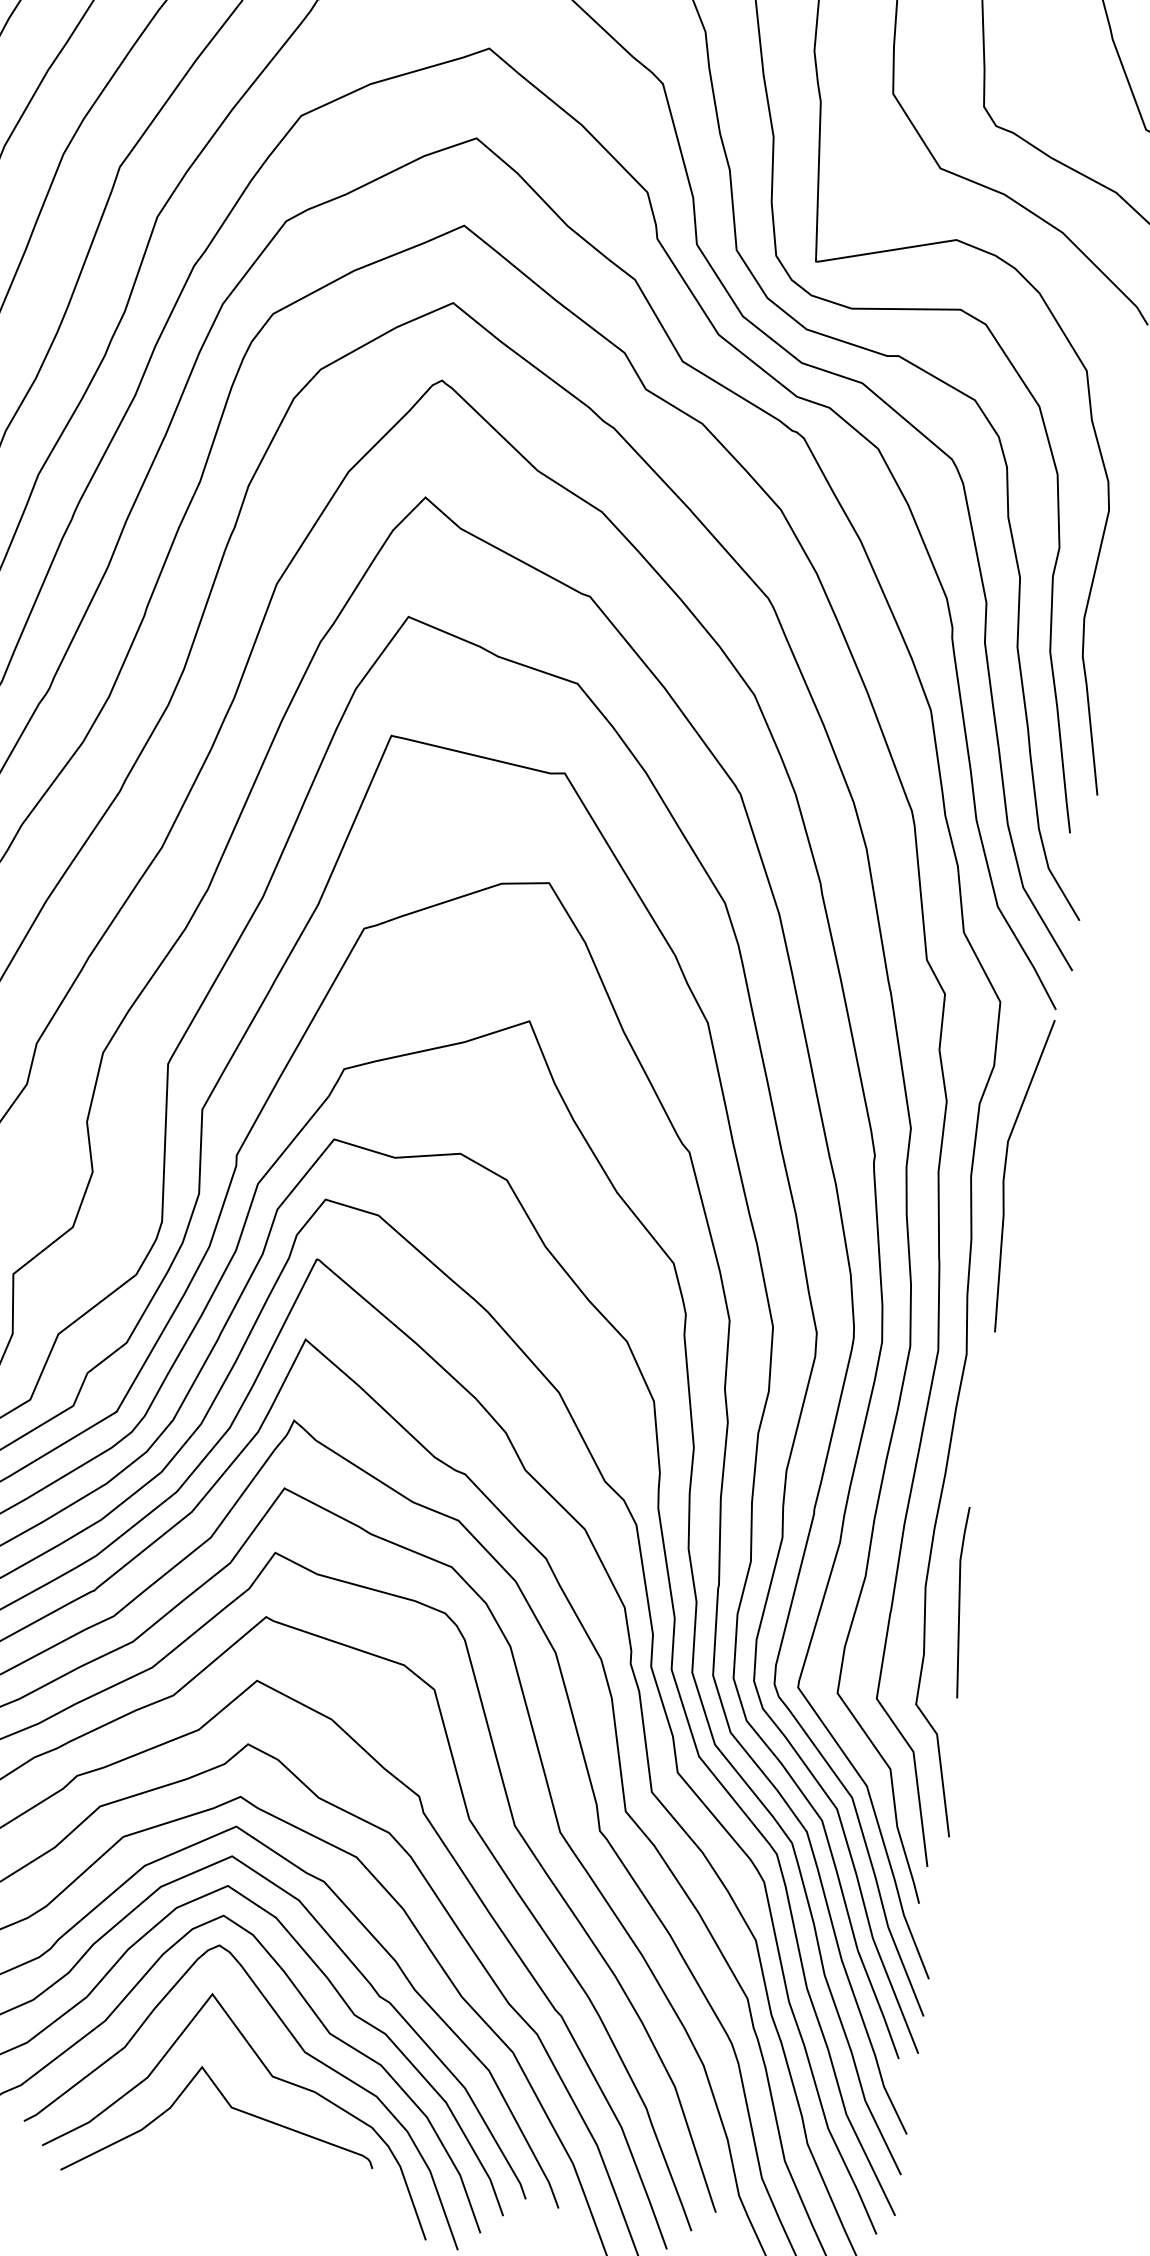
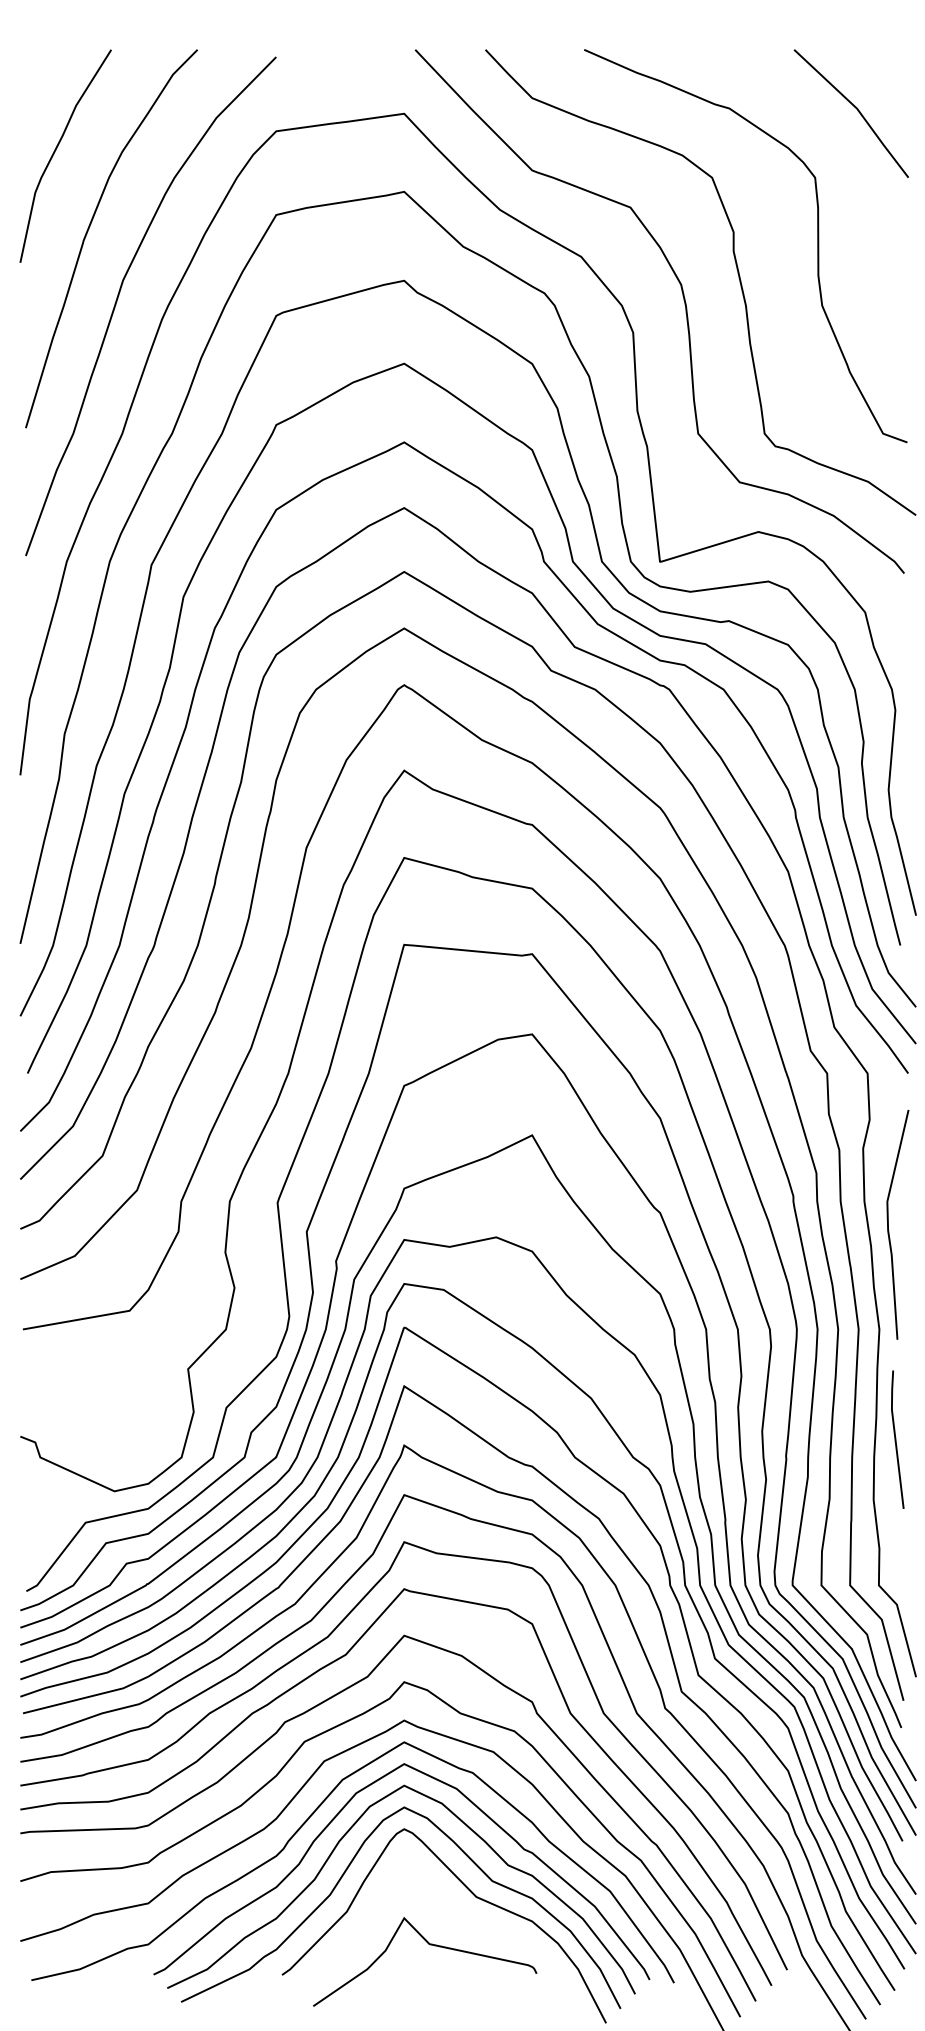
line: (1005, 1172) -> (888, 1224), moved
line: (960, 1602) -> (896, 1439), moved
curve: (272, 2077) -> (455, 1918), removed

